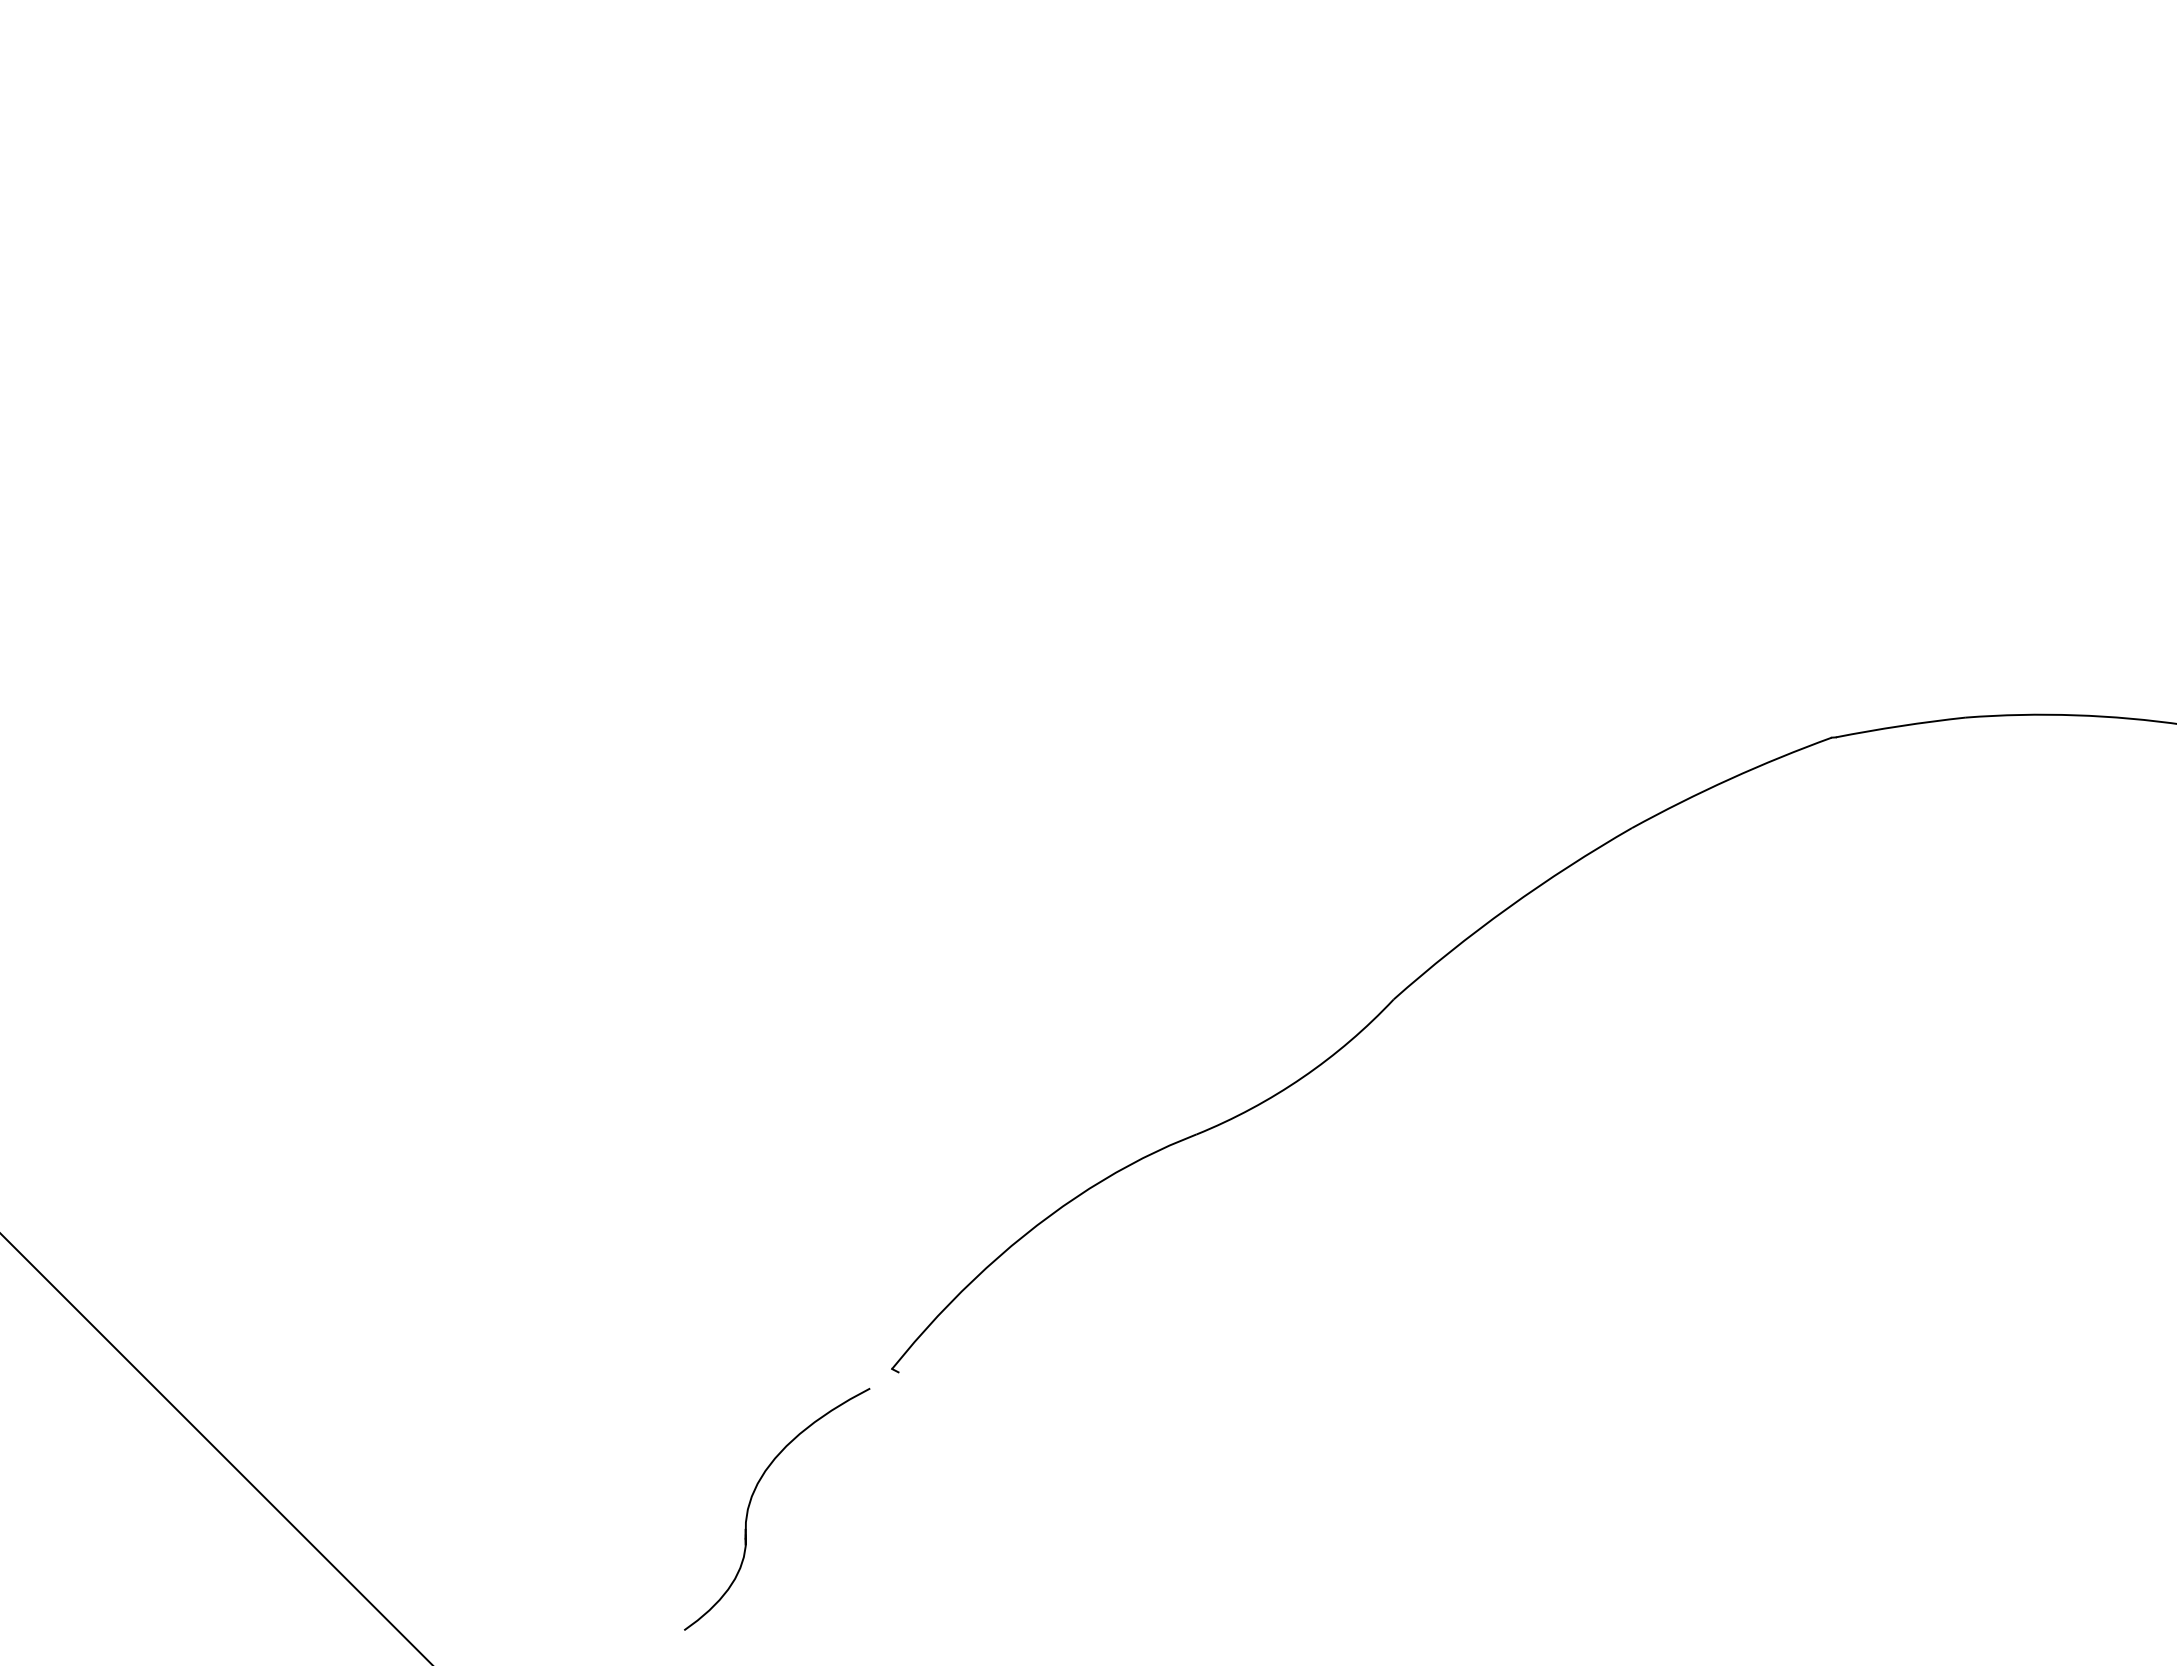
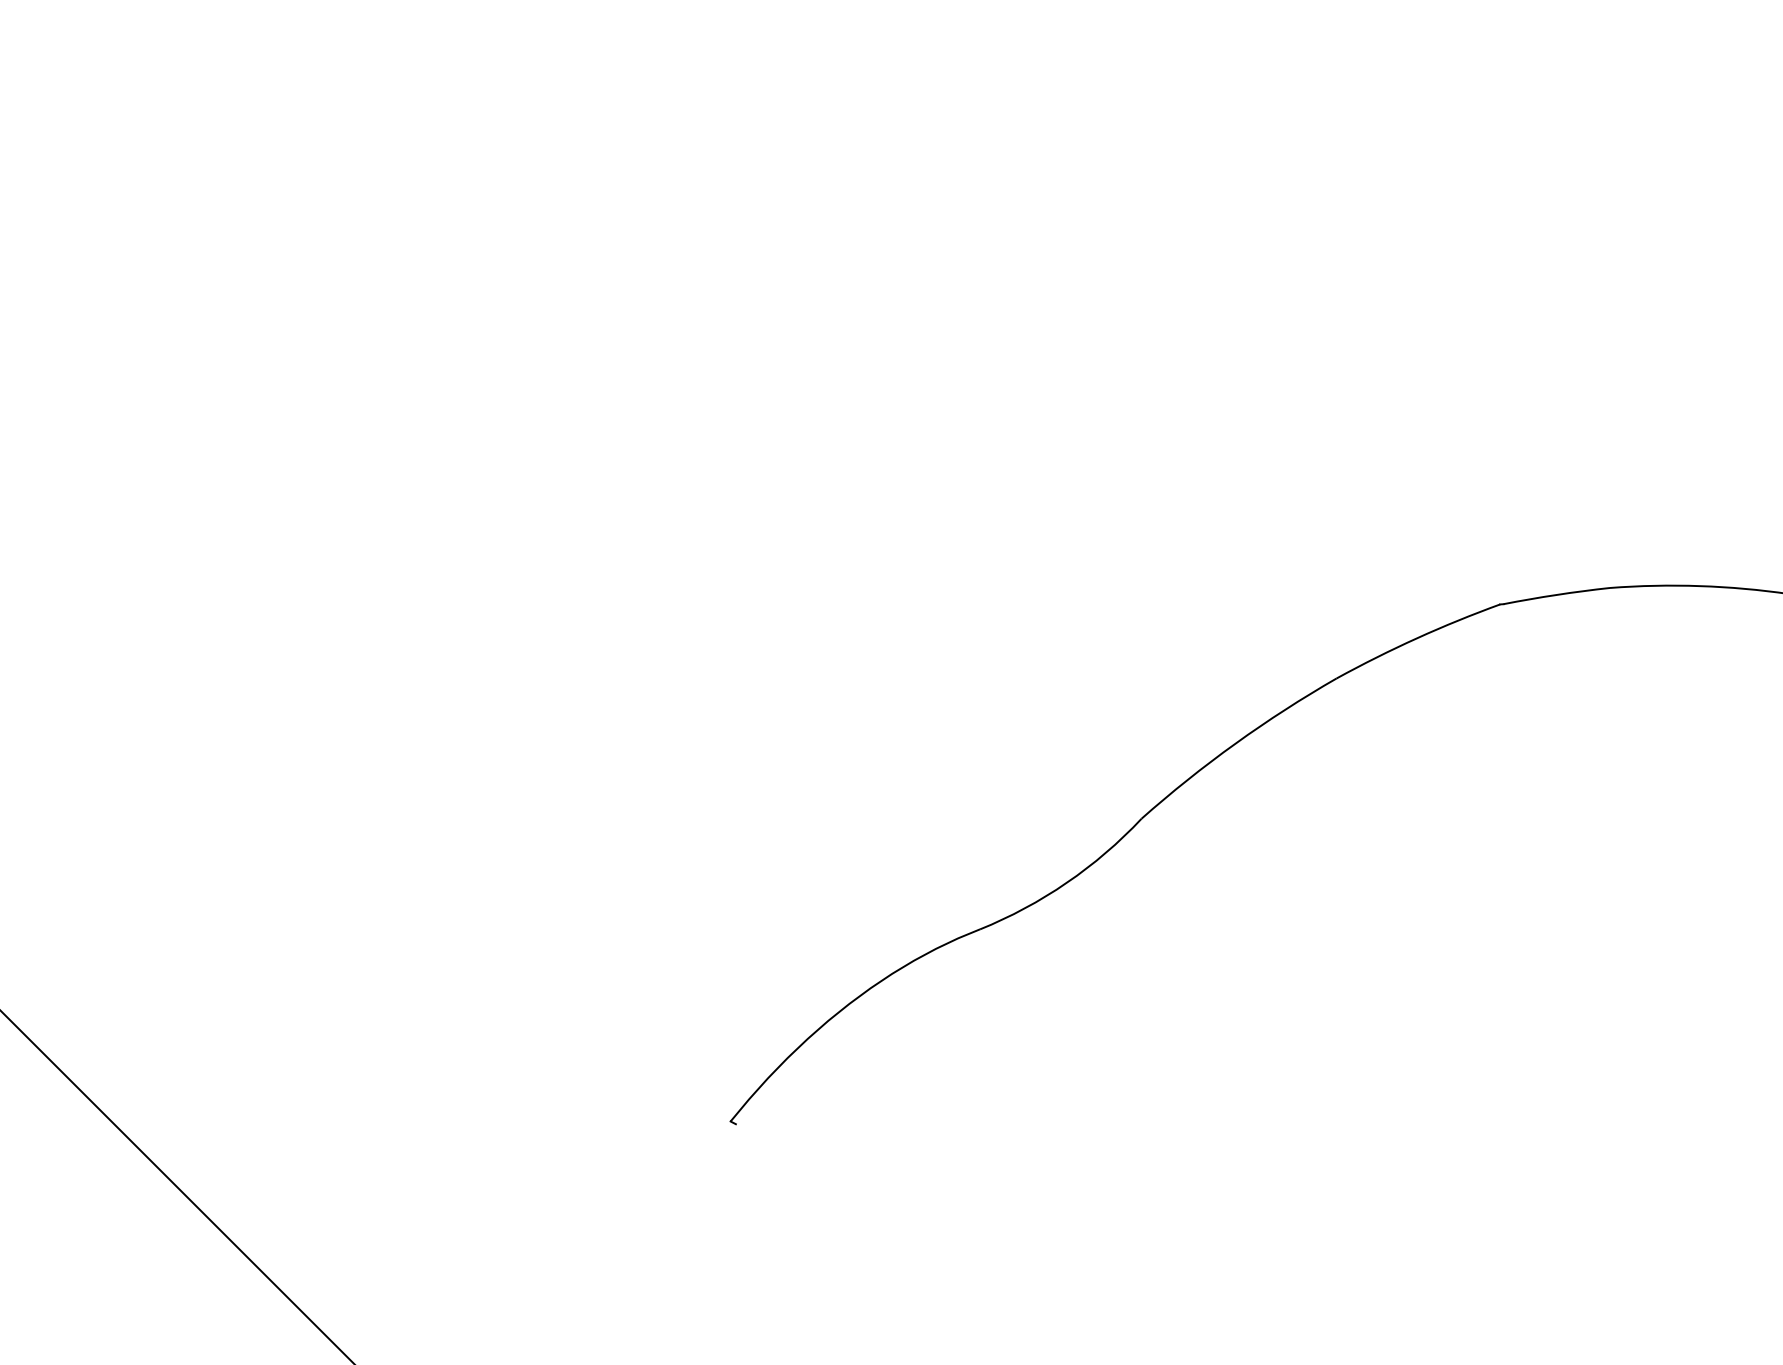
part: (752, 1498) -> (616, 1227), removed

